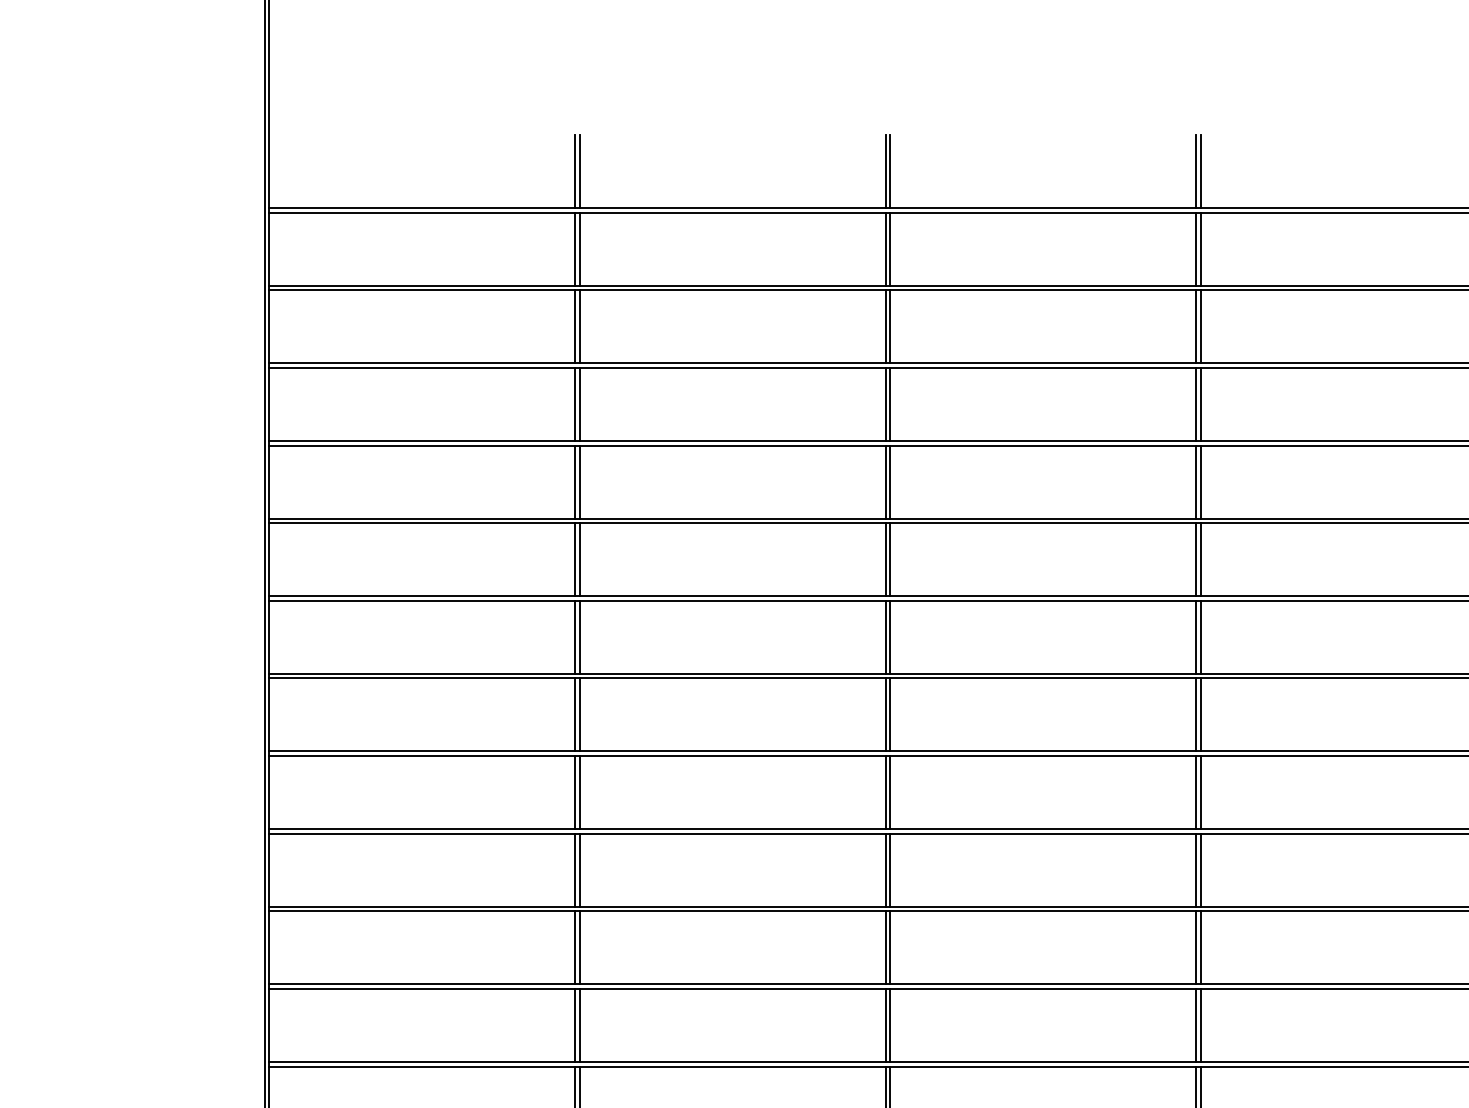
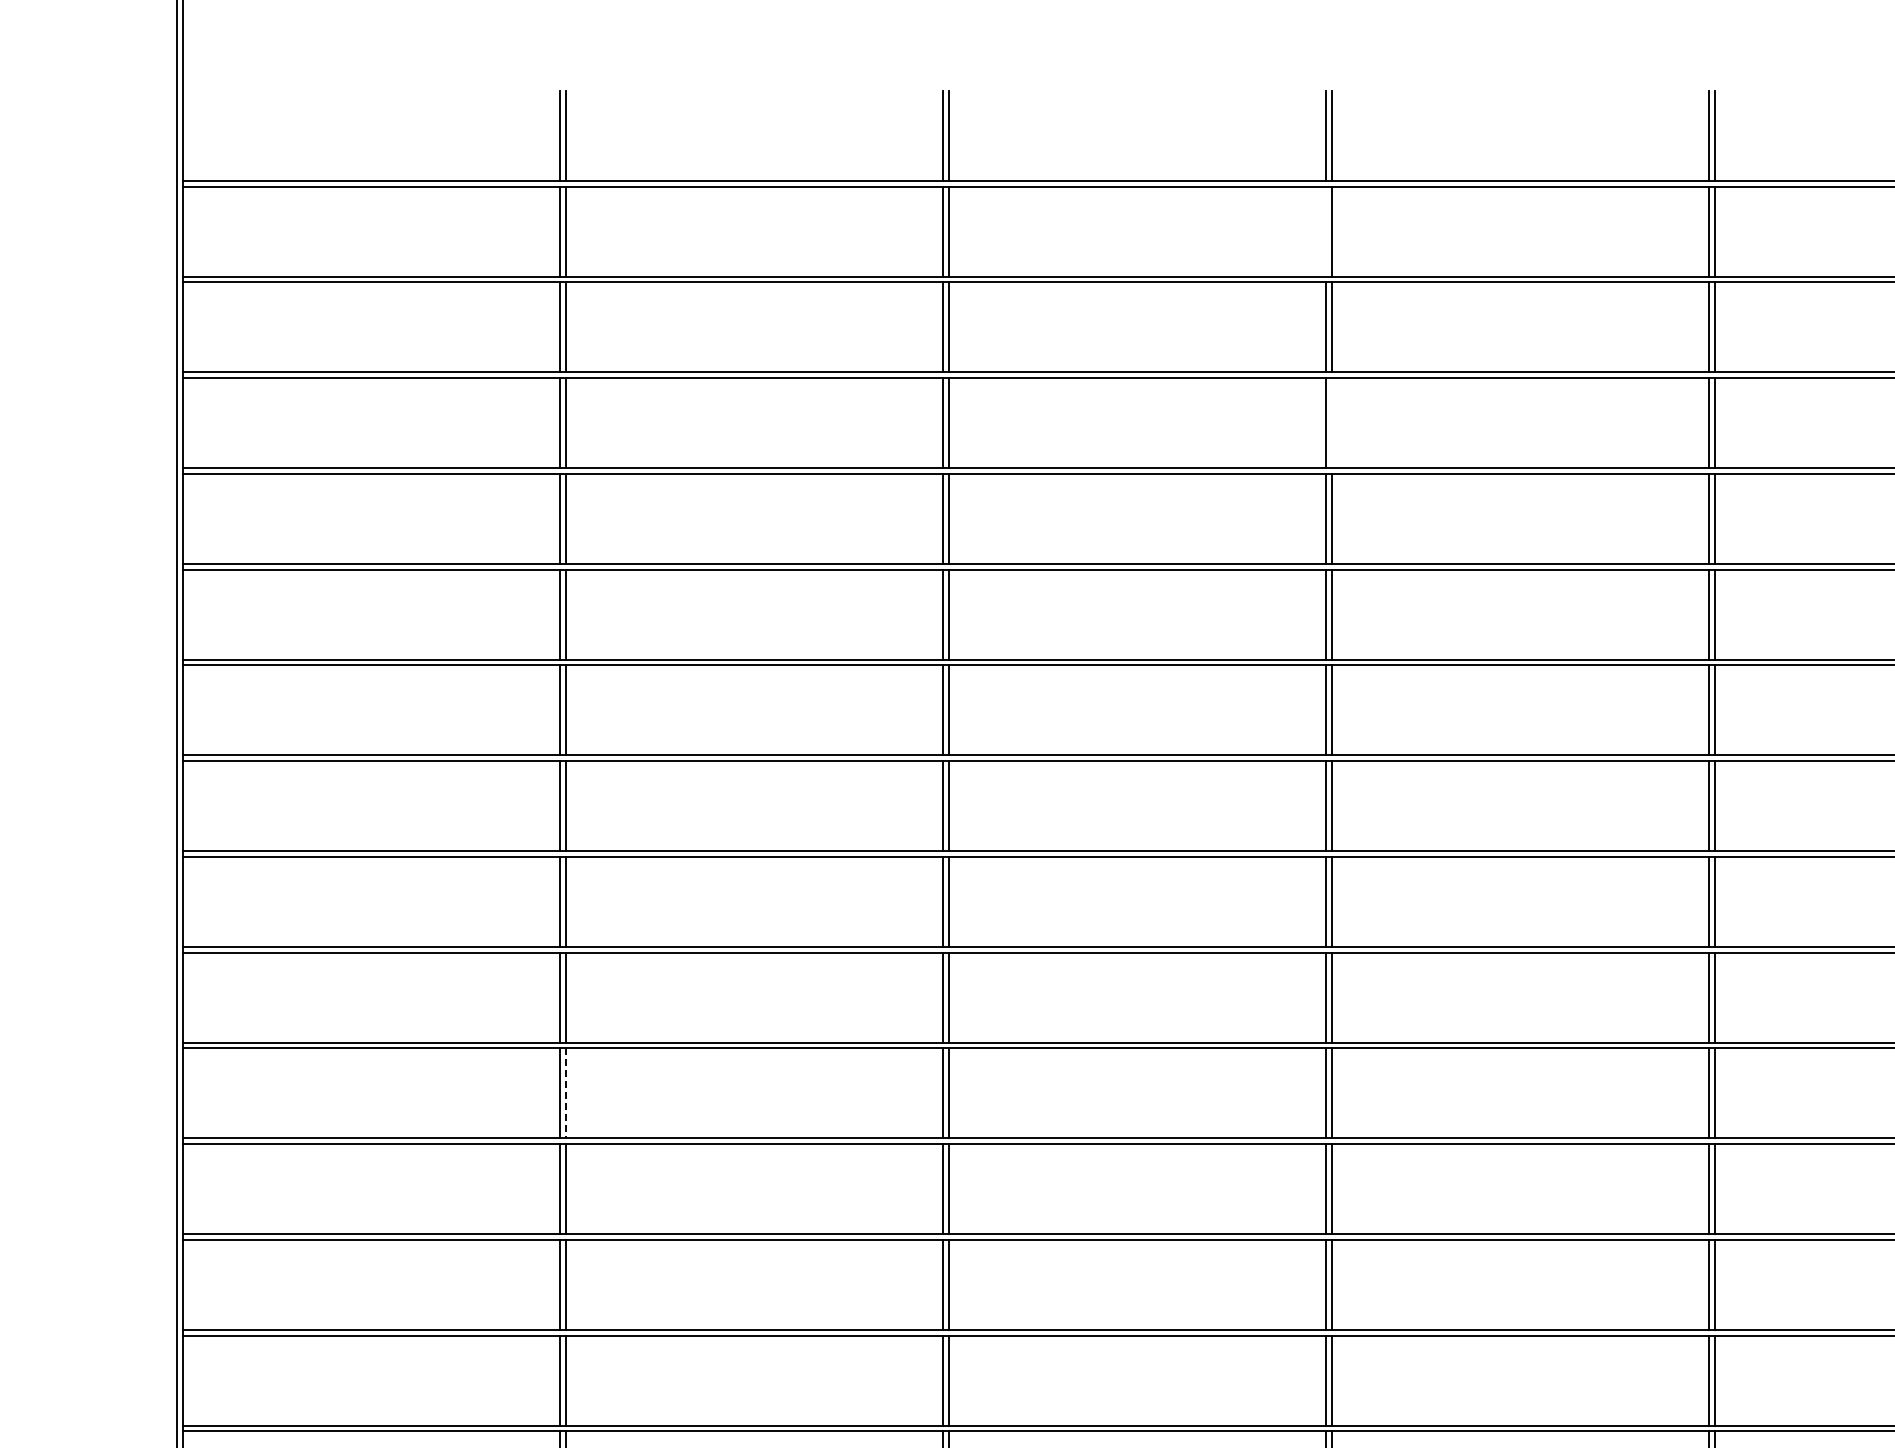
line: (1196, 249) -> (1326, 231), removed
line: (1200, 404) -> (1331, 423), removed
line: (579, 947) -> (565, 1093), solid -> dashed

